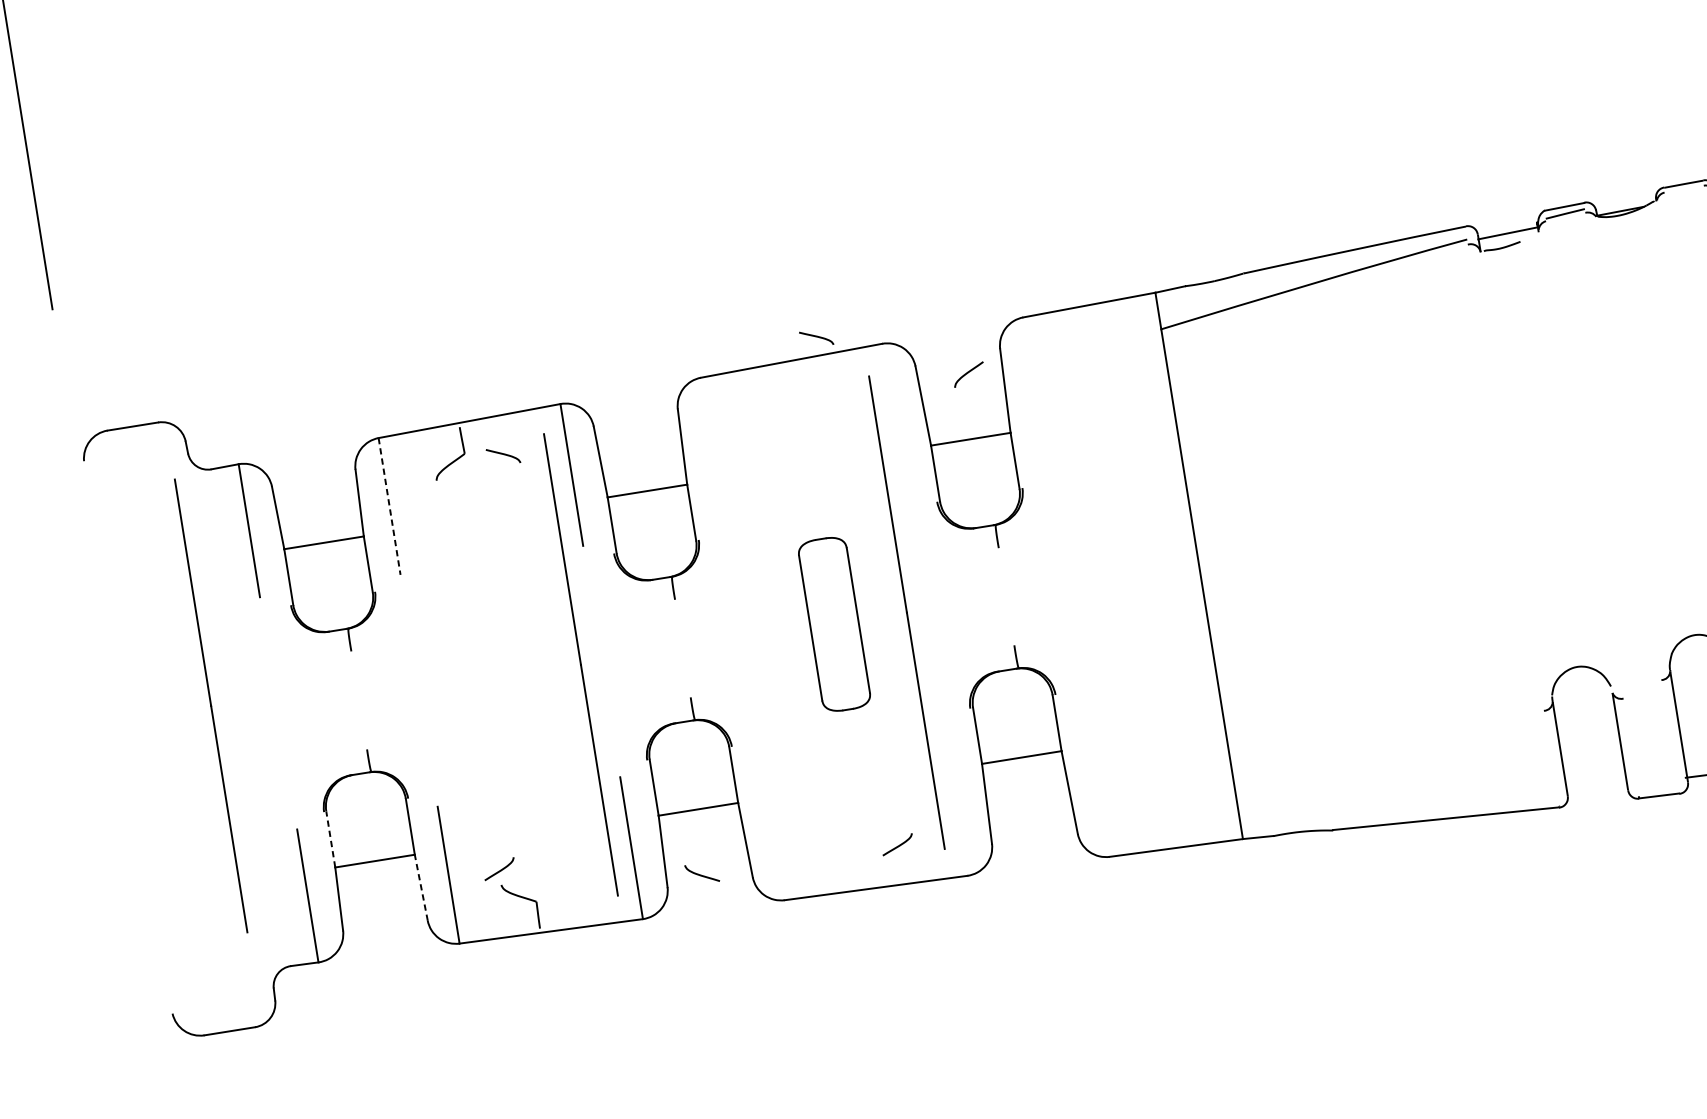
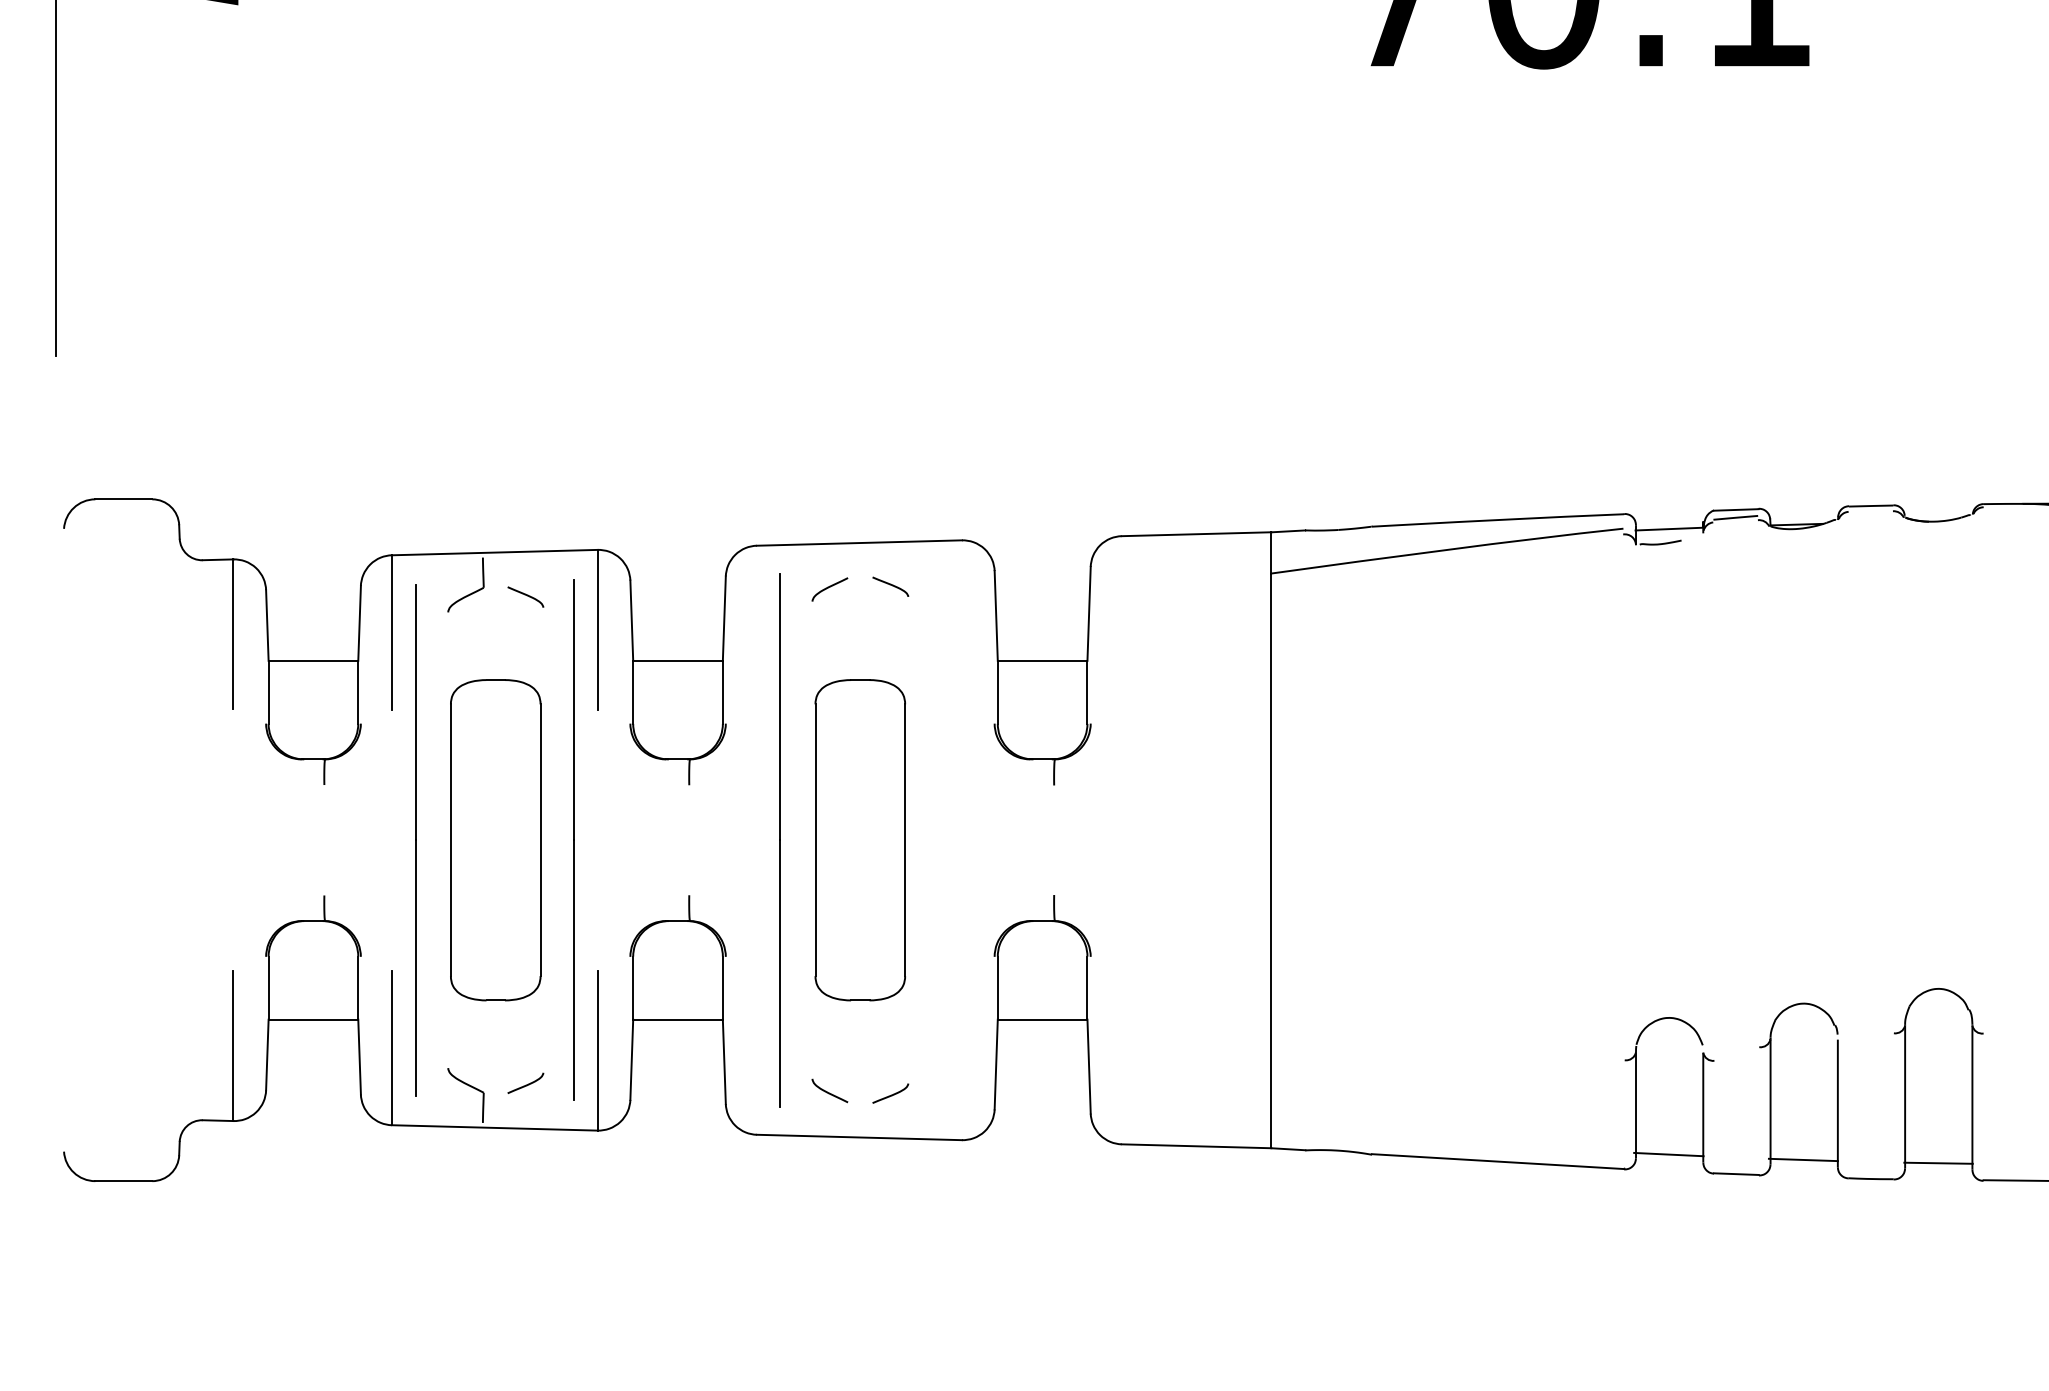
curve: (816, 337) -> (890, 585), moved
curve: (967, 373) -> (828, 588), moved
line: (389, 506) -> (391, 632), dashed -> solid
line: (906, 612) -> (779, 840), moved
part: (833, 624) -> (859, 840), size x1.67
part: (511, 676) -> (495, 840), added
line: (211, 706) -> (415, 840), moved
line: (1596, 788) -> (1668, 1154), added
line: (330, 839) -> (268, 988), dashed -> solid
curve: (499, 870) -> (525, 1084), moved
curve: (702, 874) -> (829, 1092), moved
line: (421, 887) -> (359, 1056), dashed -> solid

